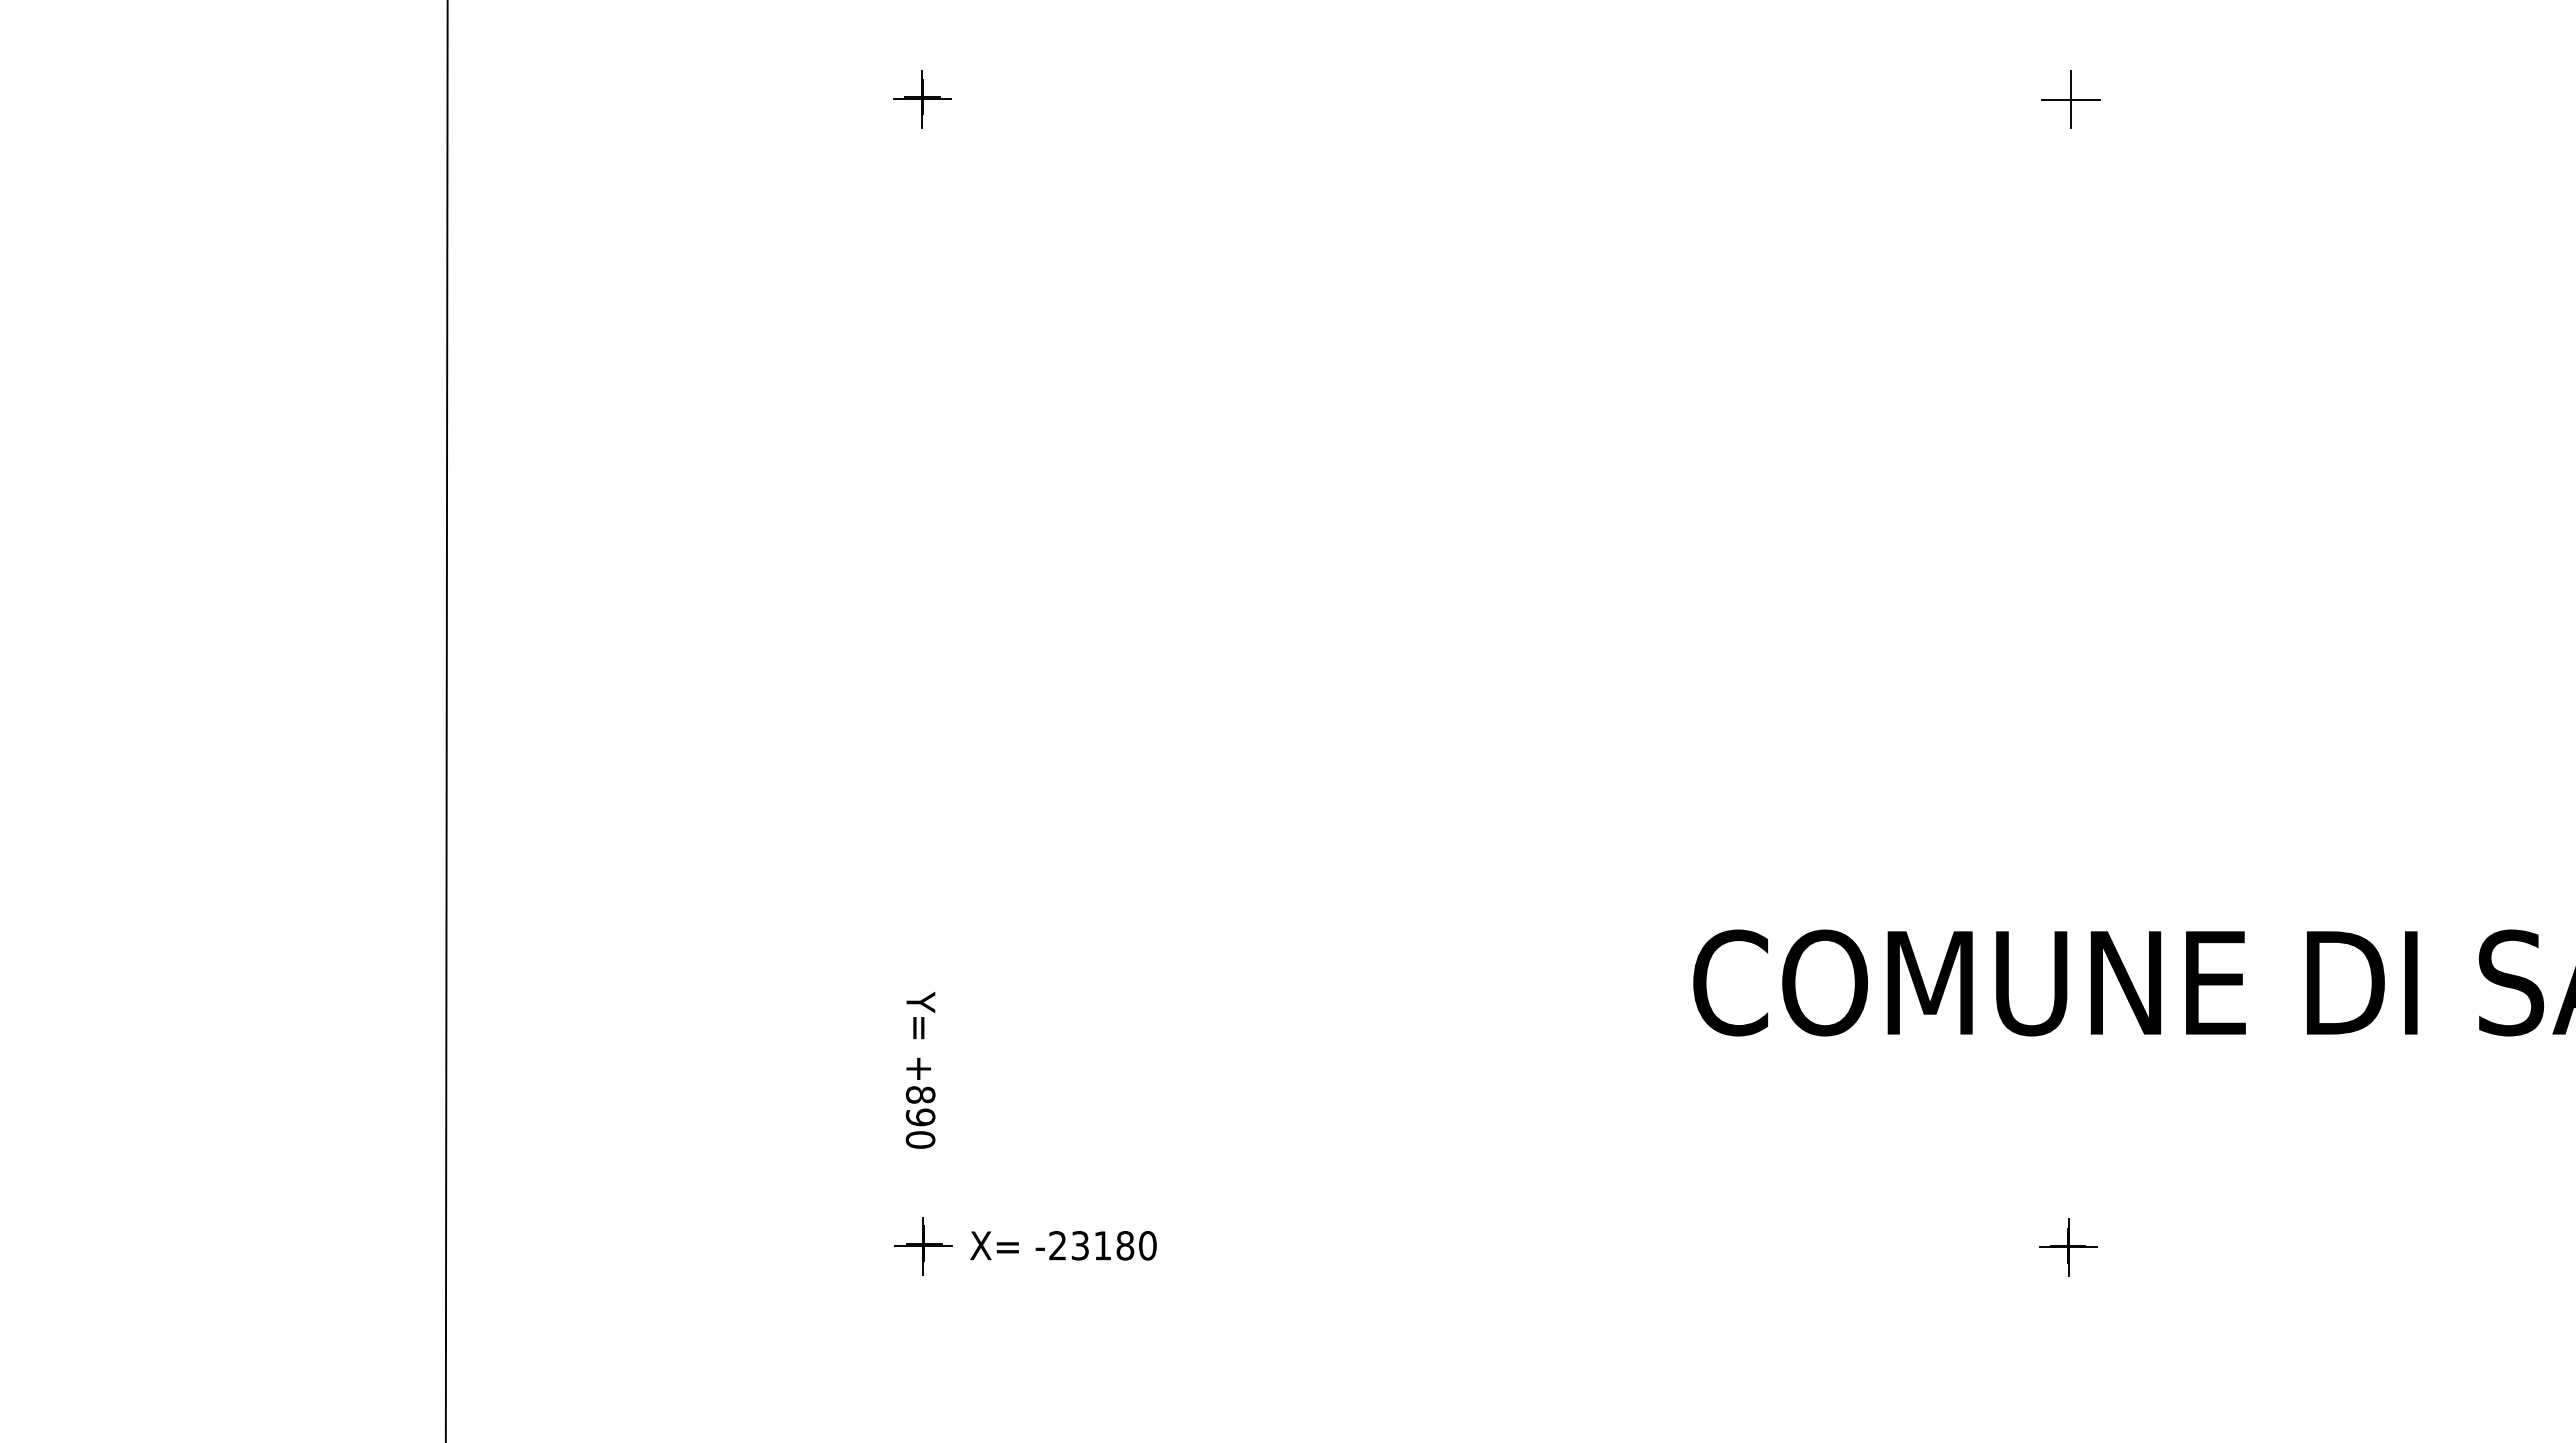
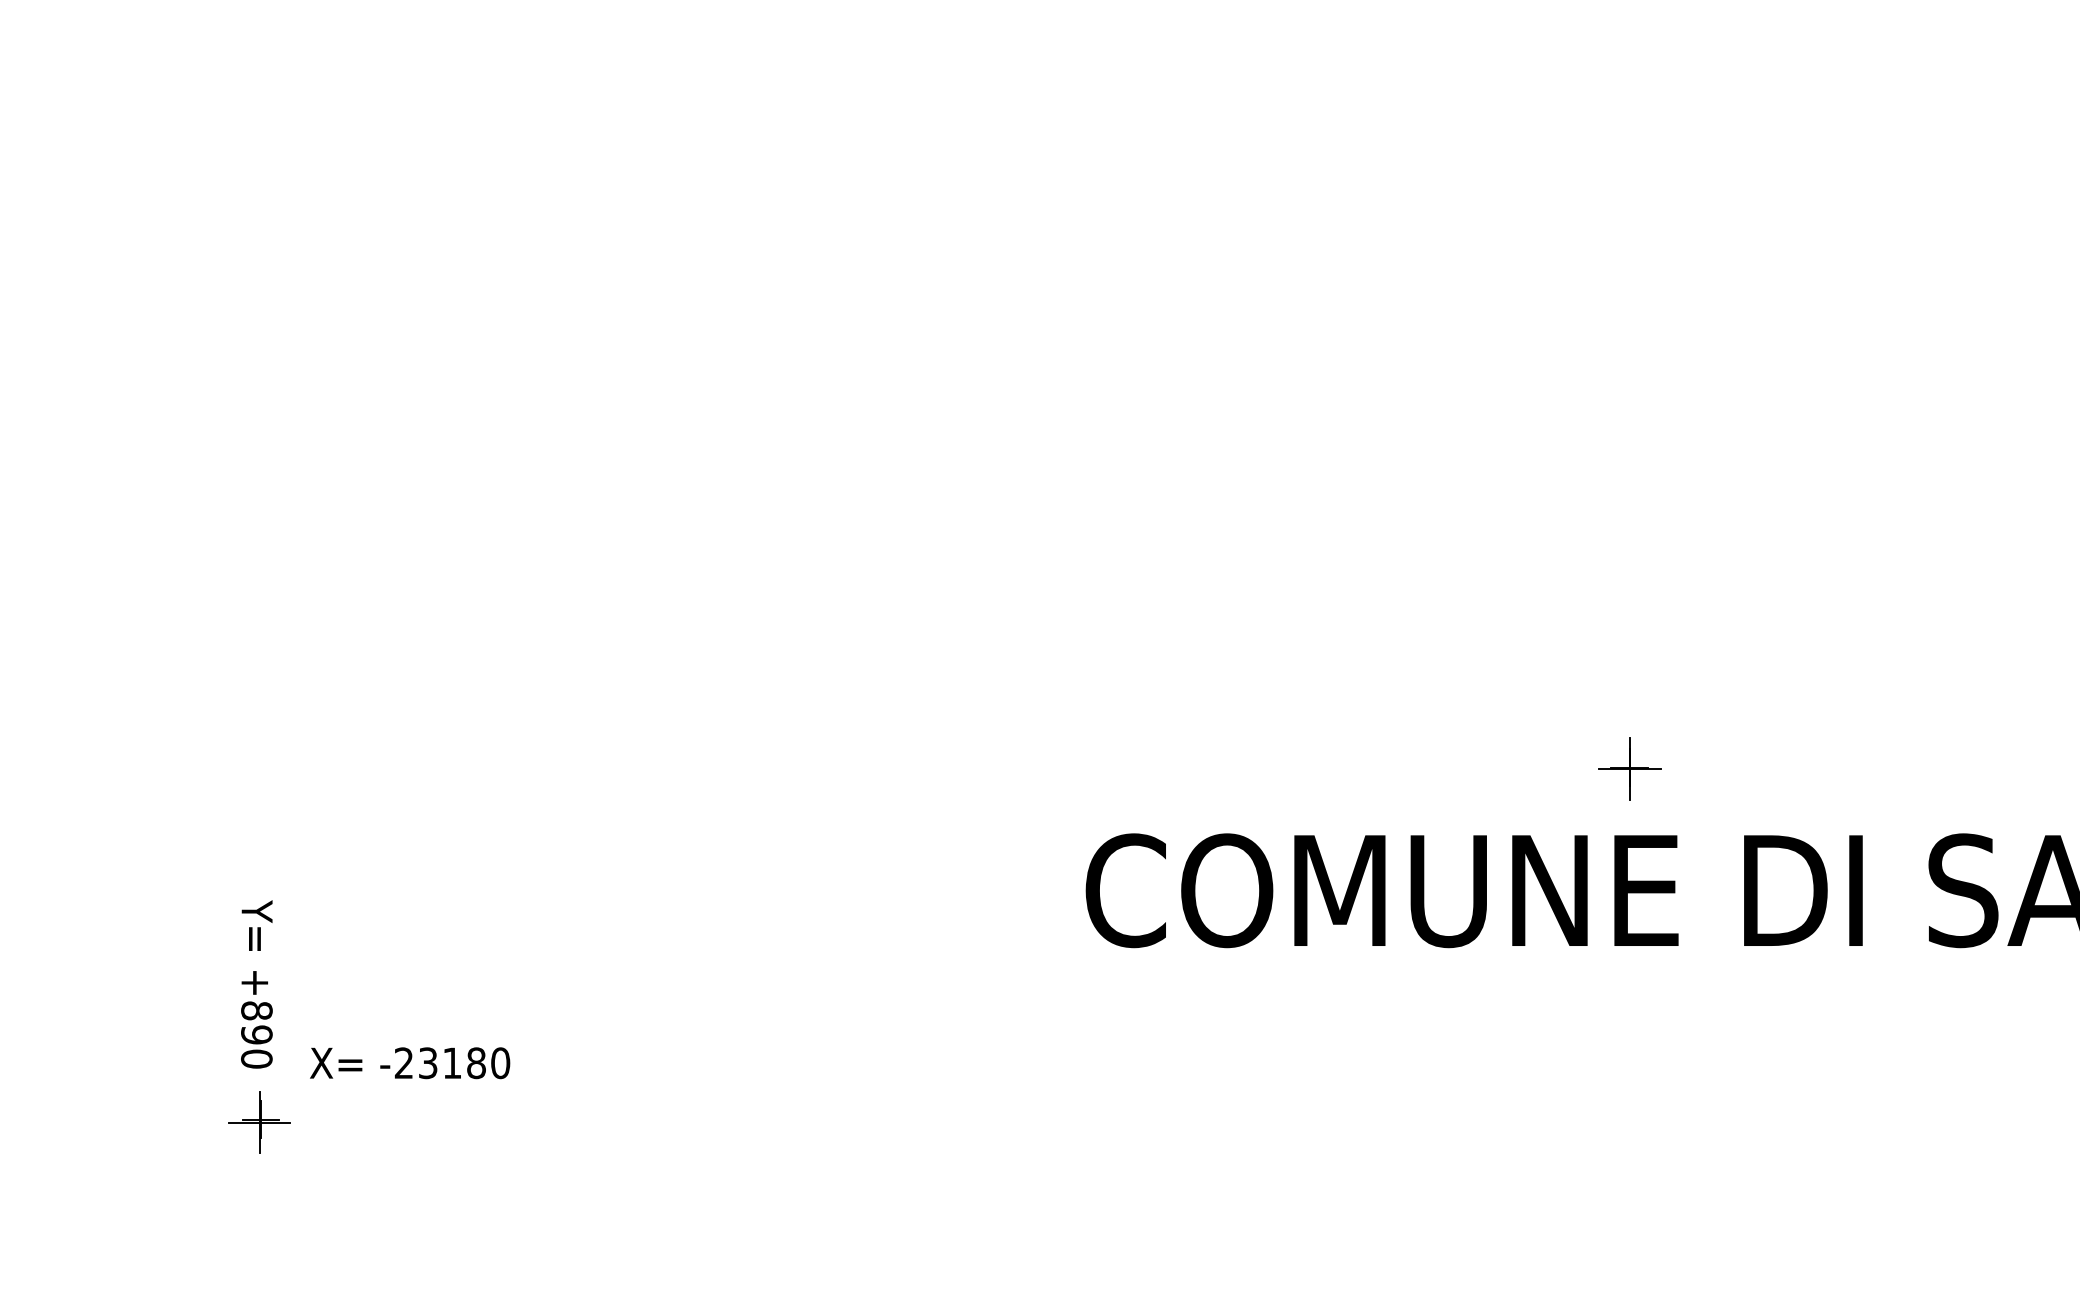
text: (1063, 1245) -> (410, 1062), moved
part: (923, 1246) -> (259, 1123), moved
part: (2068, 1247) -> (1629, 768), moved

